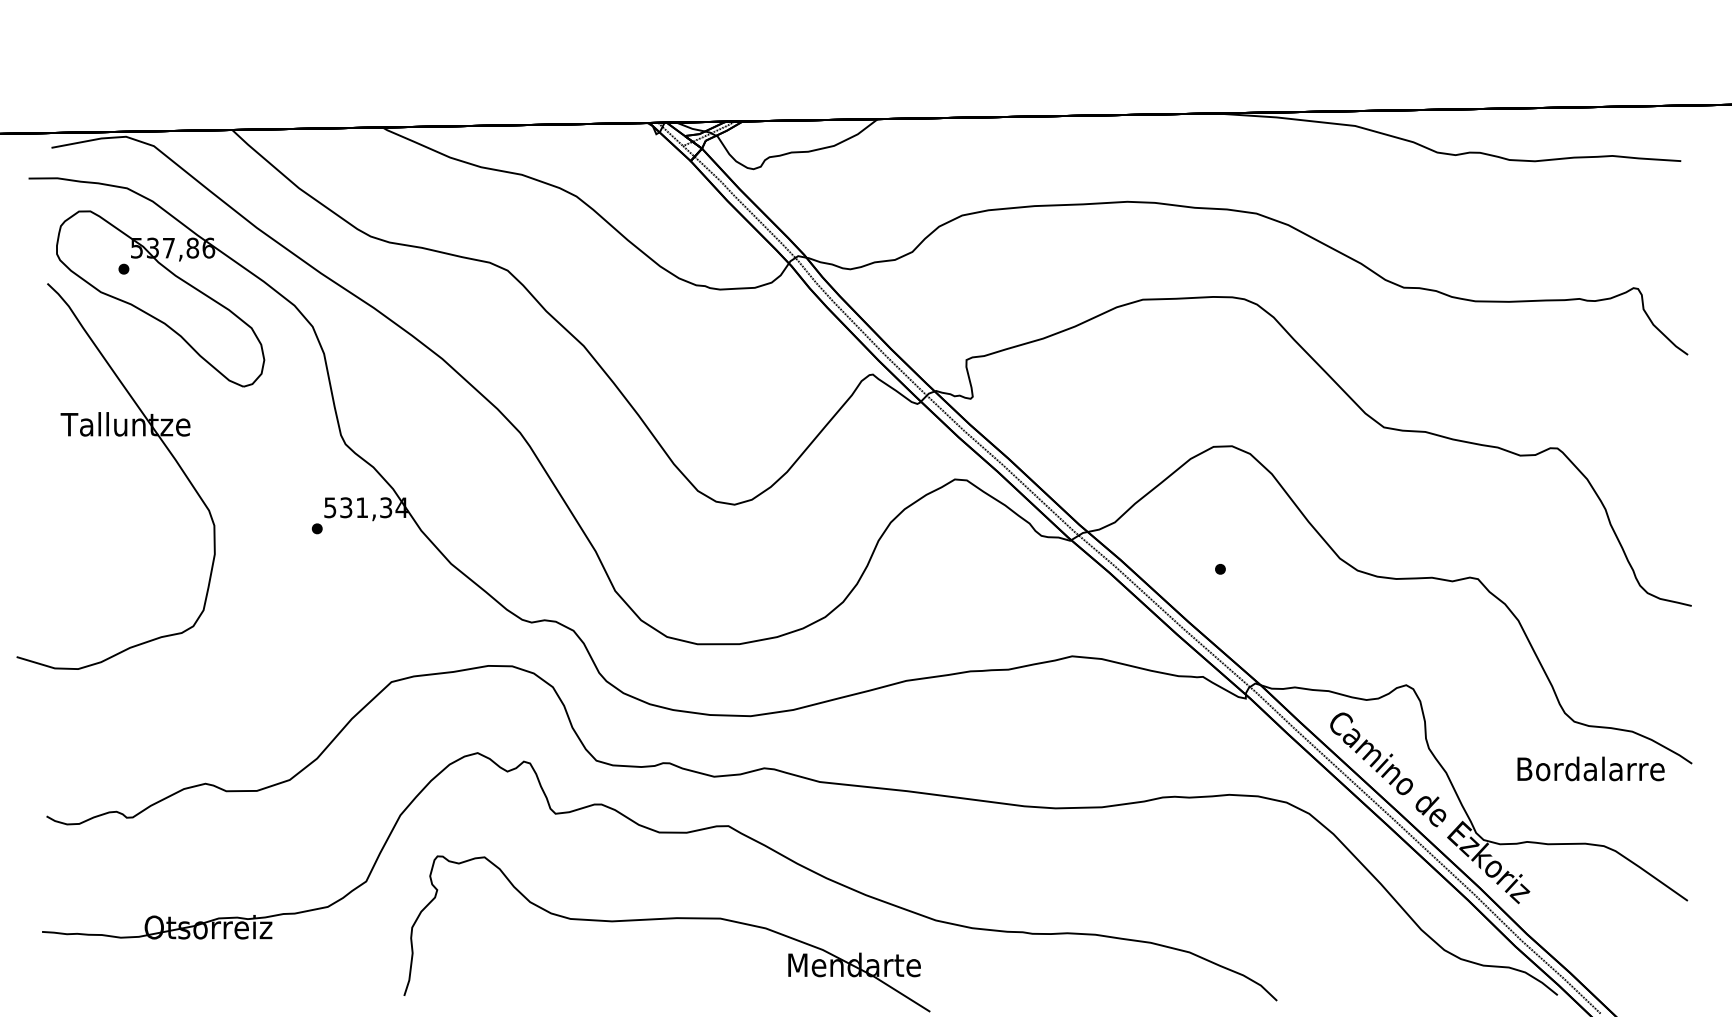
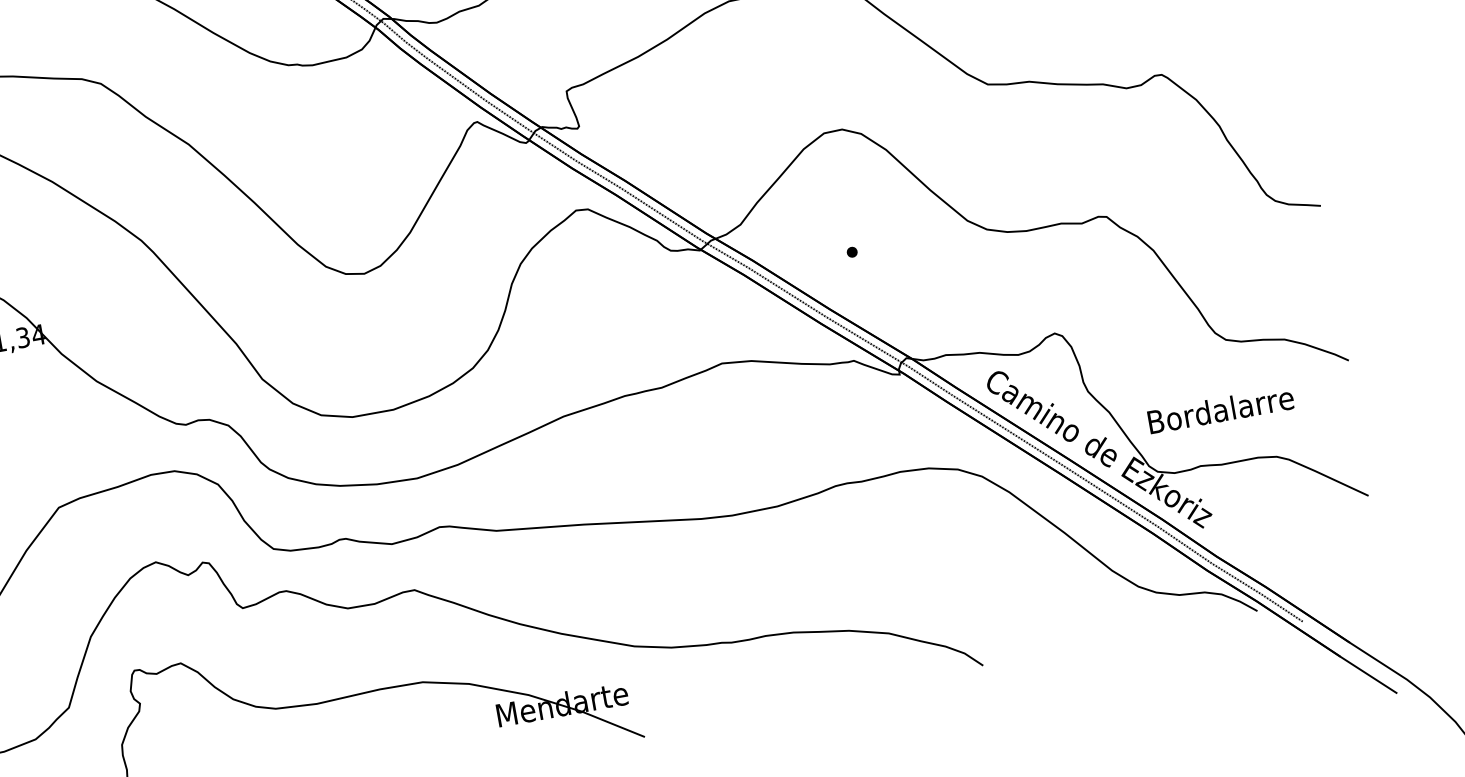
text: (1590, 768) -> (1220, 409), moved

